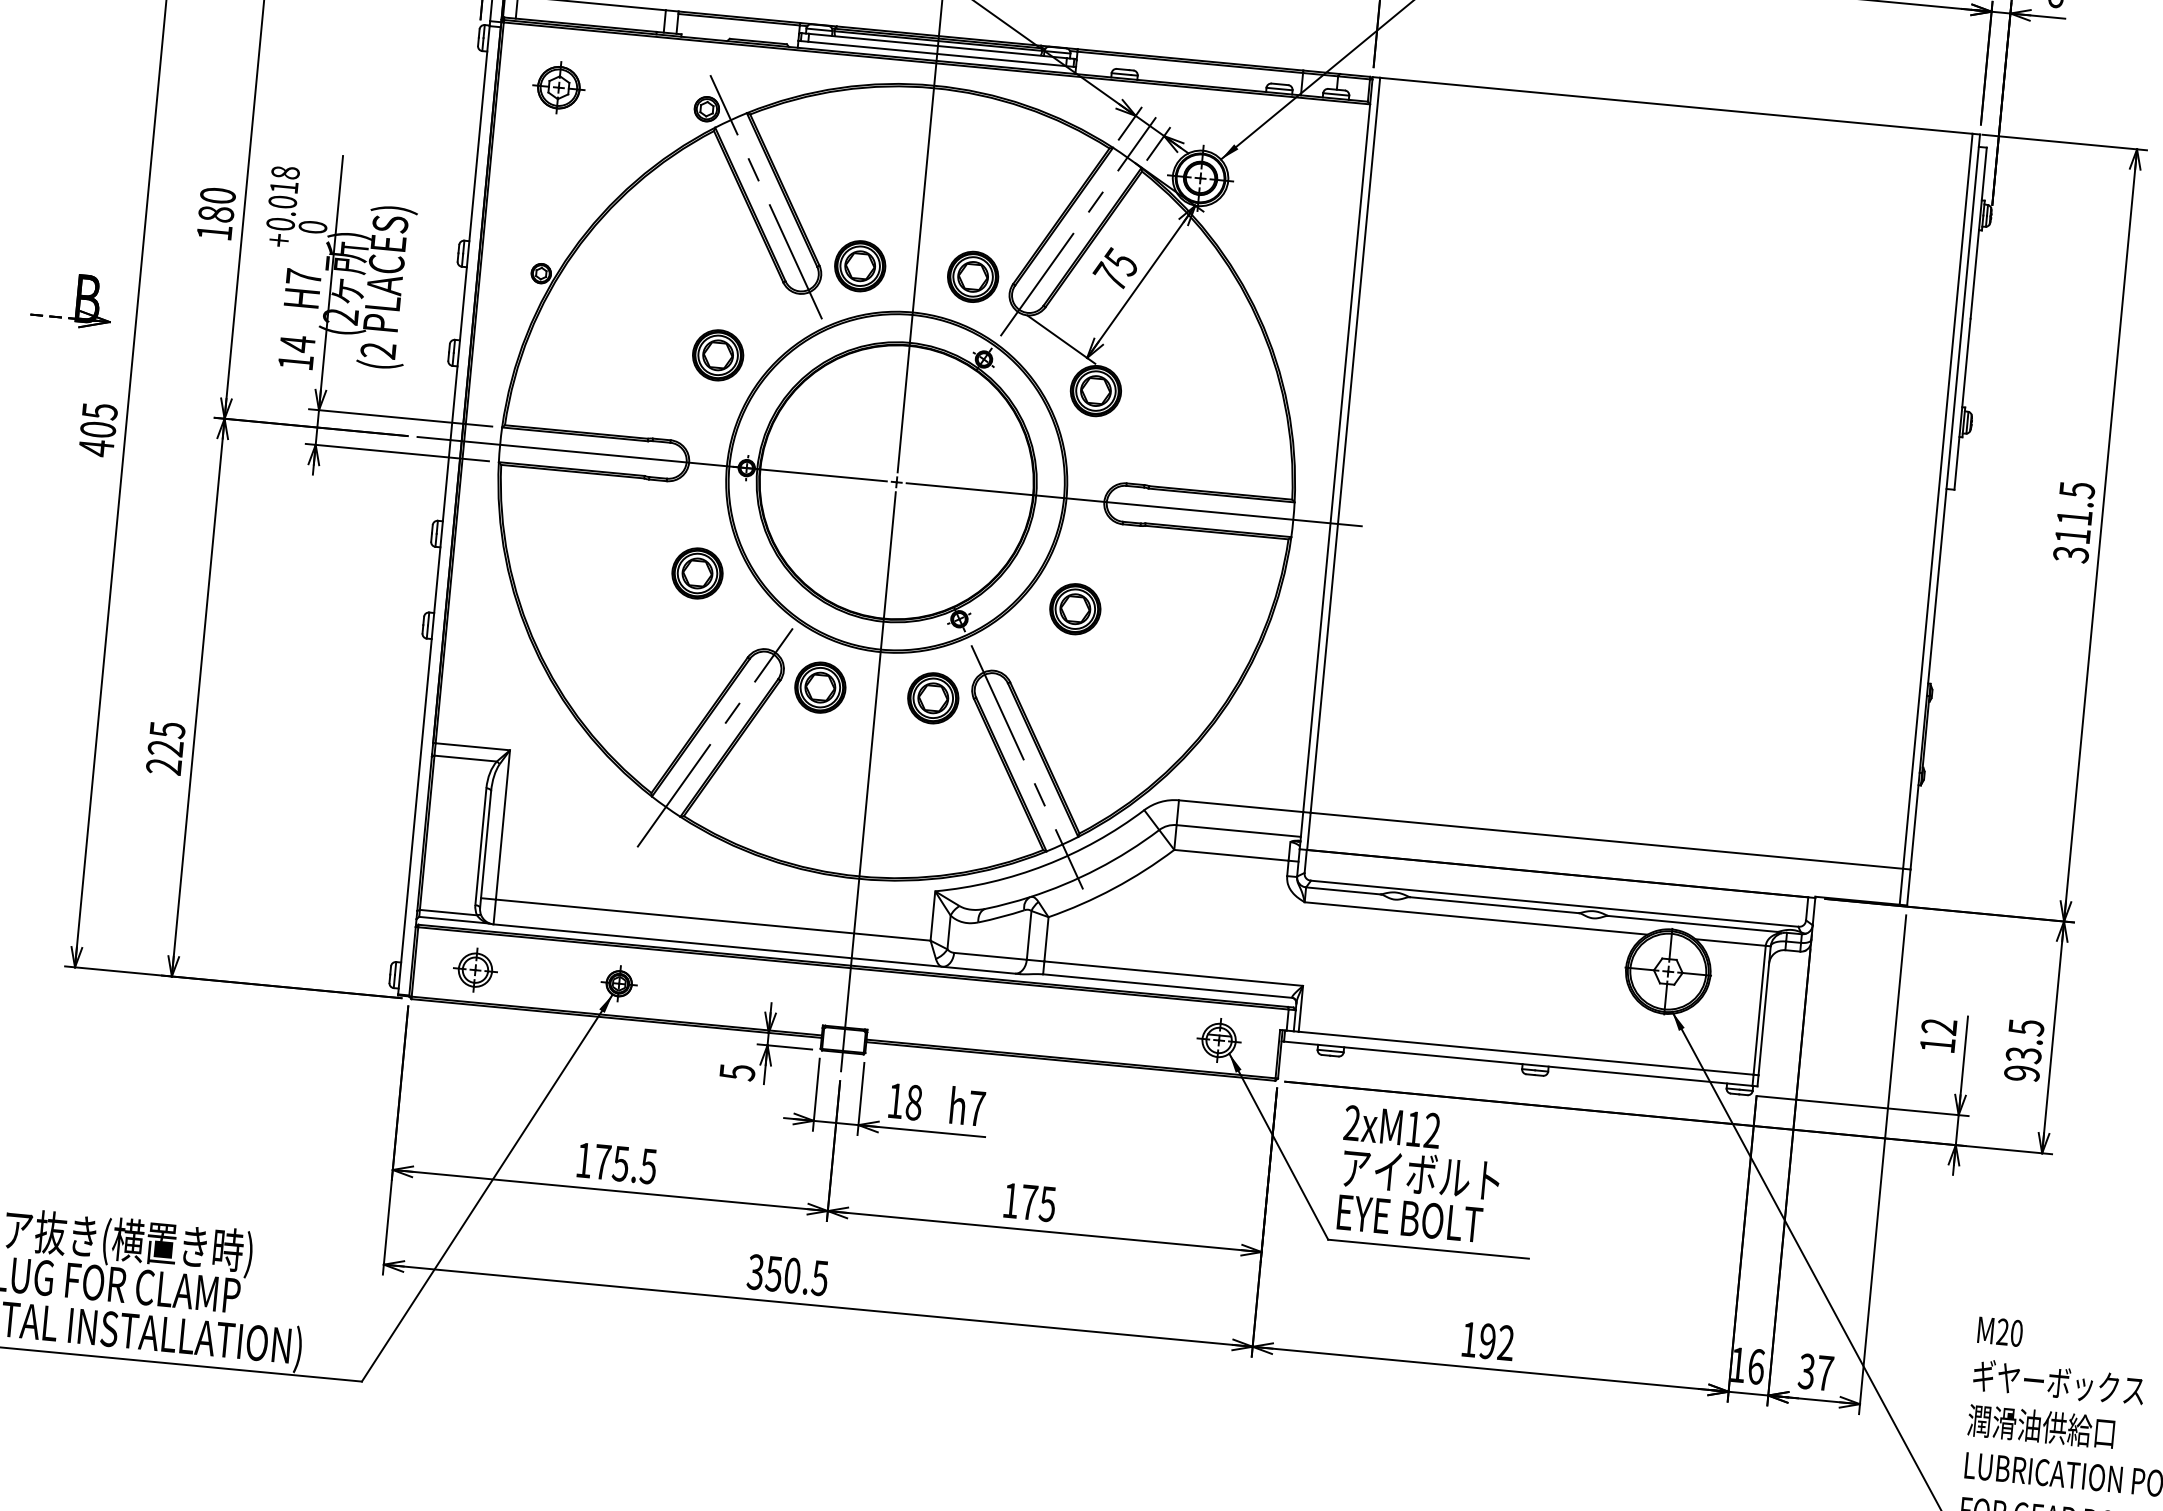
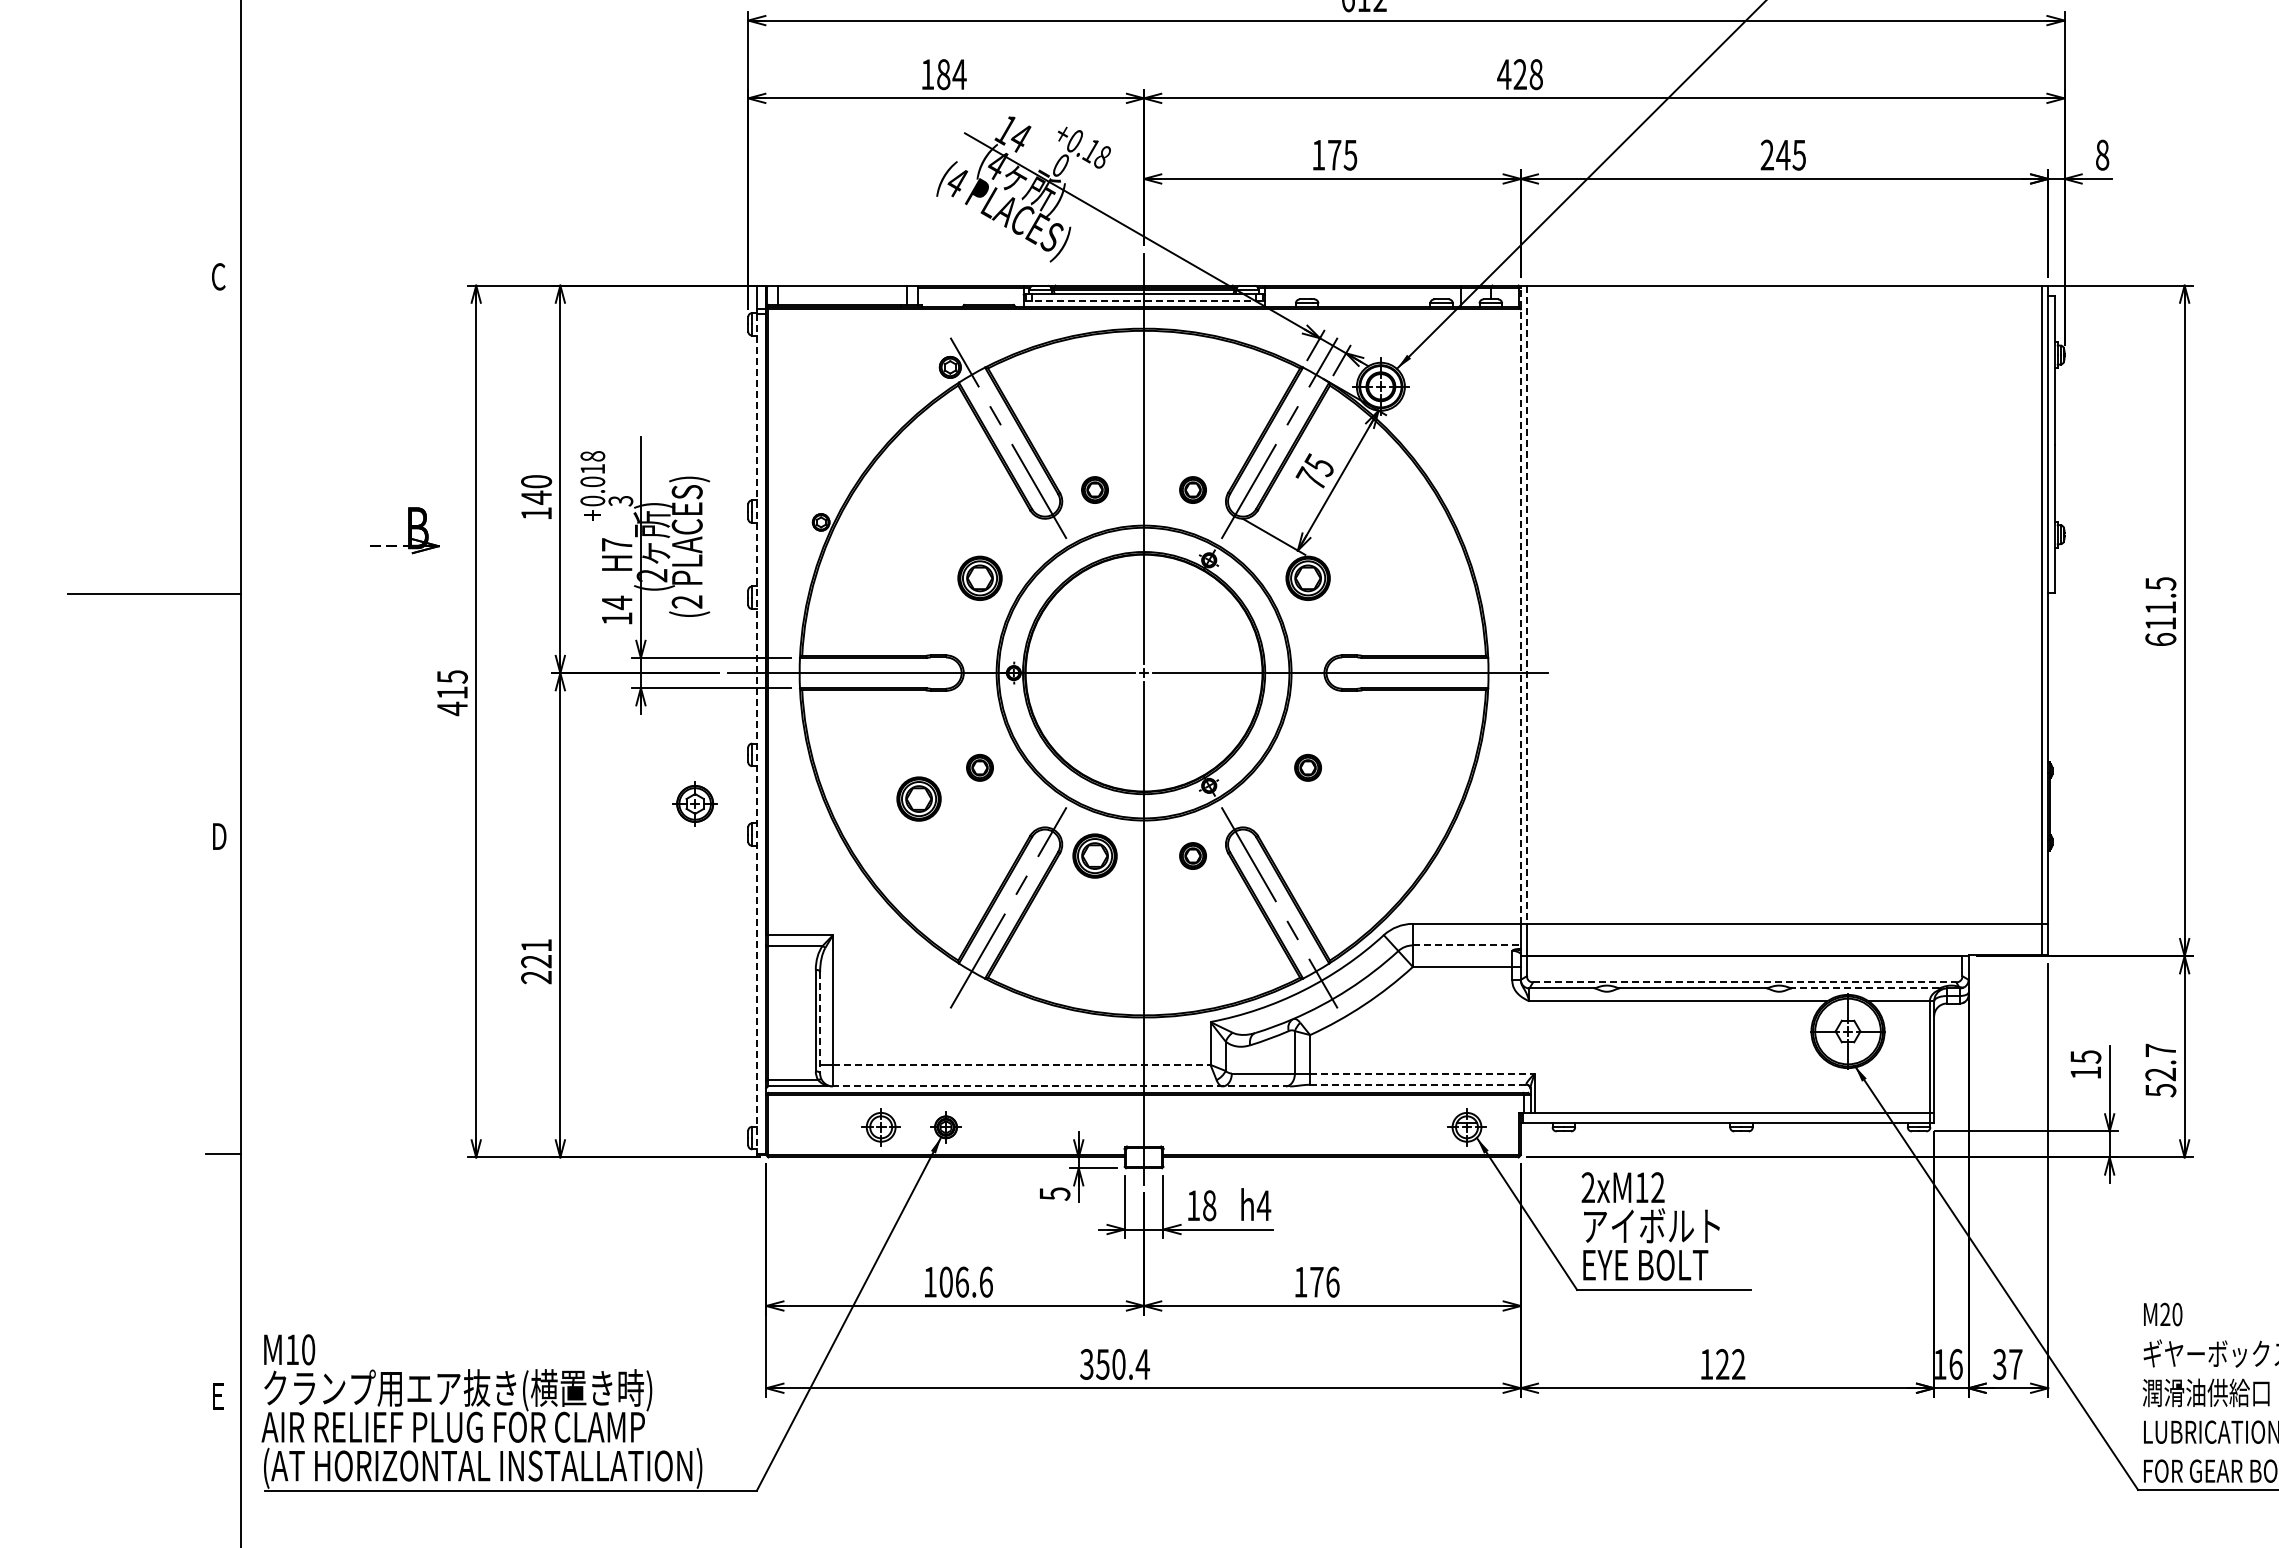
line: (937, 54) -> (1144, 301), solid -> dashed
part: (558, 87) -> (694, 803), moved
text: (216, 213) -> (536, 497), 180 -> 140
text: (312, 226) -> (620, 500), 0 -> 3
part: (859, 265) -> (1094, 489), size x0.6
part: (972, 276) -> (1192, 489), size x0.6
part: (72, 300) -> (404, 530), moved
text: (98, 429) -> (452, 692), 405 -> 415
line: (1337, 444) -> (1520, 604), solid -> dashed
line: (1345, 446) -> (1527, 605), solid -> dashed
line: (443, 510) -> (756, 734), solid -> dashed
text: (2070, 554) -> (2160, 639), 311.5 -> 611.5
part: (696, 573) -> (979, 767), size x0.6
part: (623, 602) -> (918, 798), added
part: (1074, 608) -> (1307, 767), size x0.6
part: (932, 697) -> (1192, 855), size x0.6
text: (167, 729) -> (536, 945), 225 -> 221
line: (1238, 831) -> (1466, 945), solid -> dashed
line: (486, 849) -> (820, 1022), solid -> dashed
line: (1554, 903) -> (1744, 982), solid -> dashed
line: (712, 919) -> (1021, 1064), solid -> dashed
line: (1691, 923) -> (1864, 988), solid -> dashed
line: (756, 949) -> (1061, 1086), solid -> dashed
part: (474, 970) -> (880, 1127), moved
line: (1173, 973) -> (1422, 1073), solid -> dashed
line: (1167, 985) -> (1418, 1084), solid -> dashed
text: (1939, 1026) -> (2085, 1056), 12 -> 15
text: (2023, 1050) -> (2160, 1070), 93.5 -> 52.7
text: (976, 1108) -> (1263, 1205), h7 -> h4
text: (624, 1163) -> (965, 1281), 175.5 -> 106.6
text: (1047, 1203) -> (1332, 1281), 175 -> 176
text: (819, 1278) -> (1142, 1364), 350.5 -> 350.4
text: (1487, 1341) -> (1722, 1364), 192 -> 122

